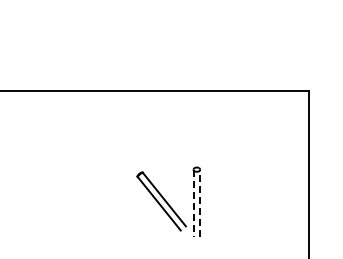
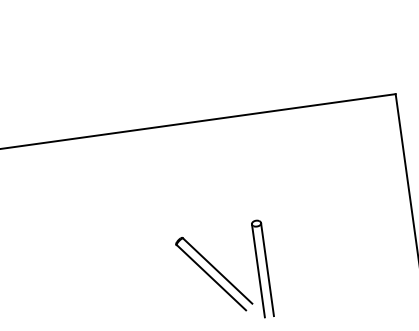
line: (193, 203) -> (258, 270), dashed -> solid
line: (200, 203) -> (267, 269), dashed -> solid

